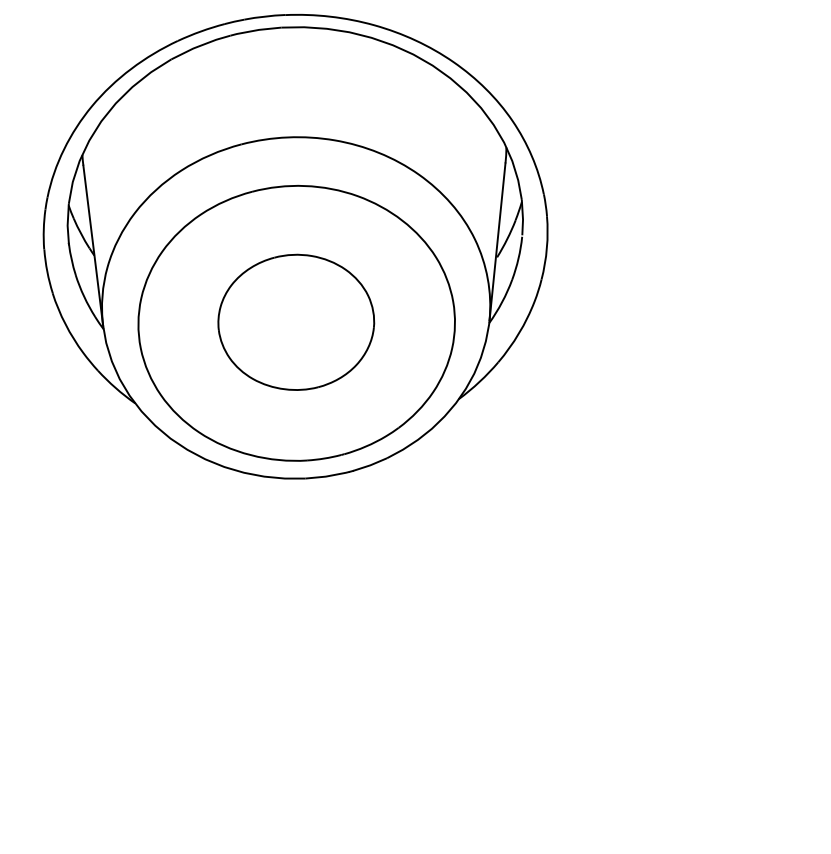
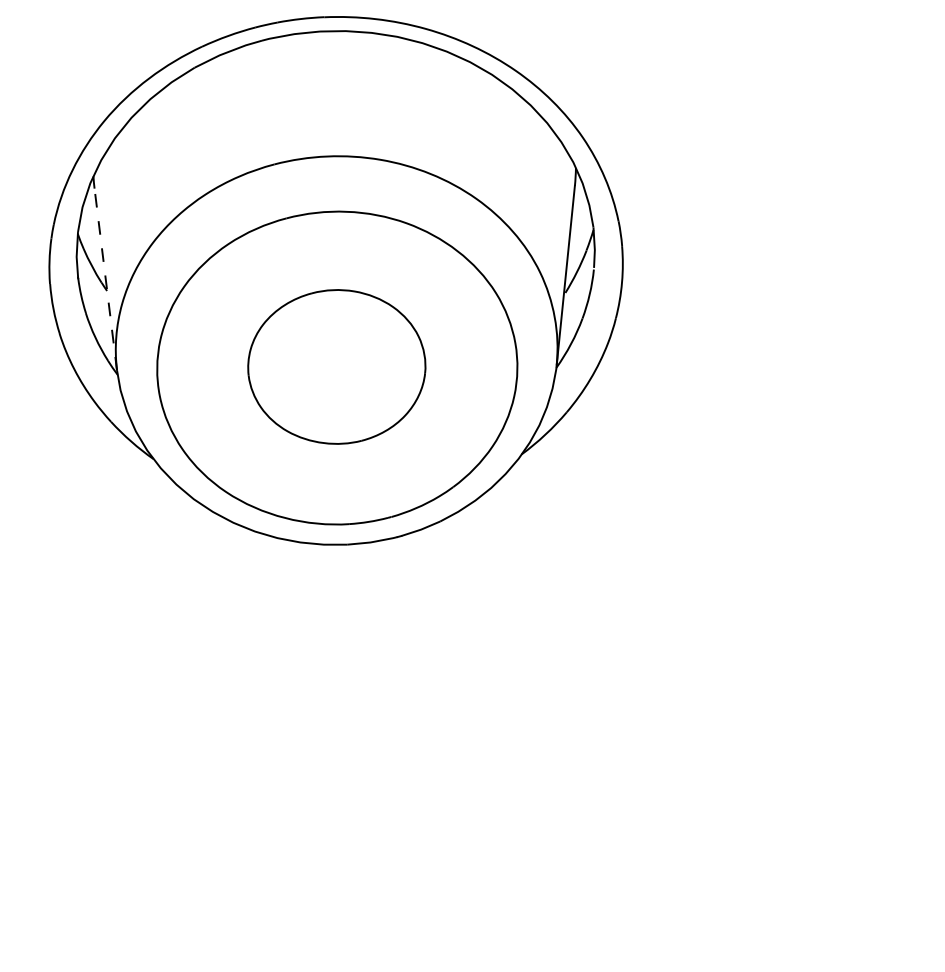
line: (92, 245) -> (105, 279), solid -> dashed

